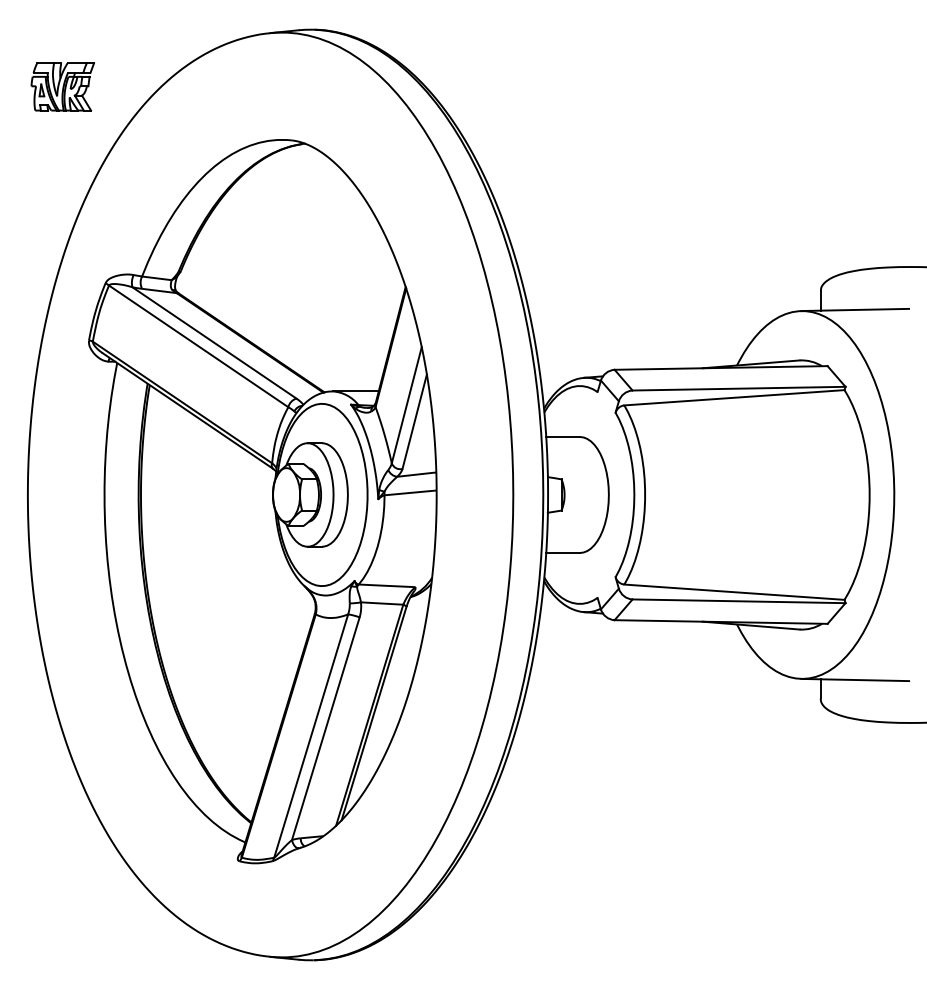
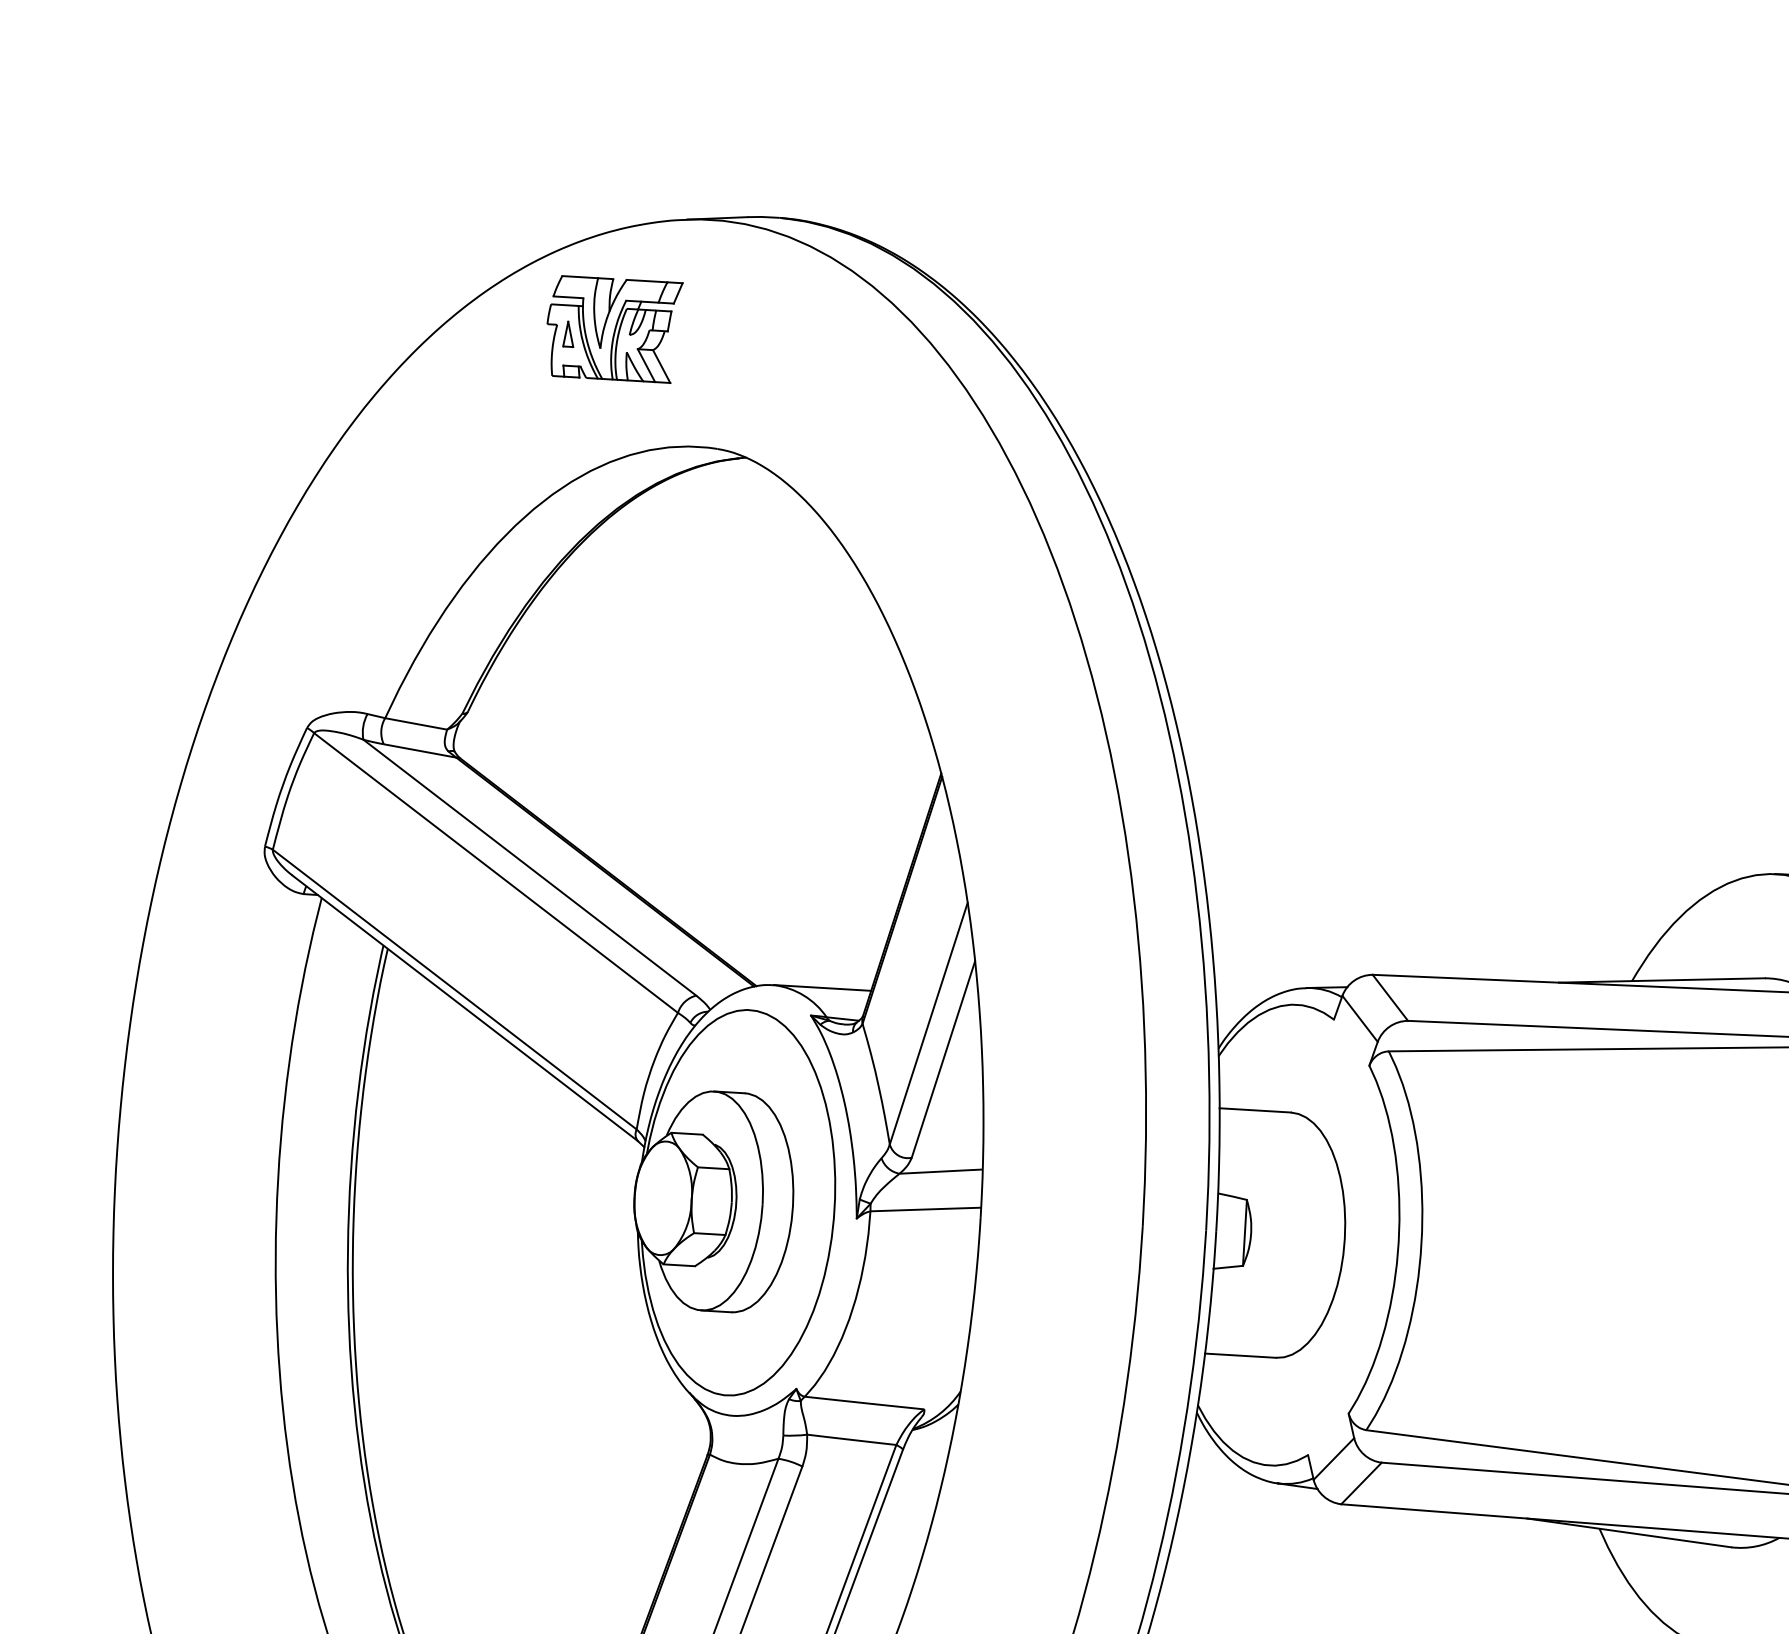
part: (62, 86) -> (612, 328), moved

